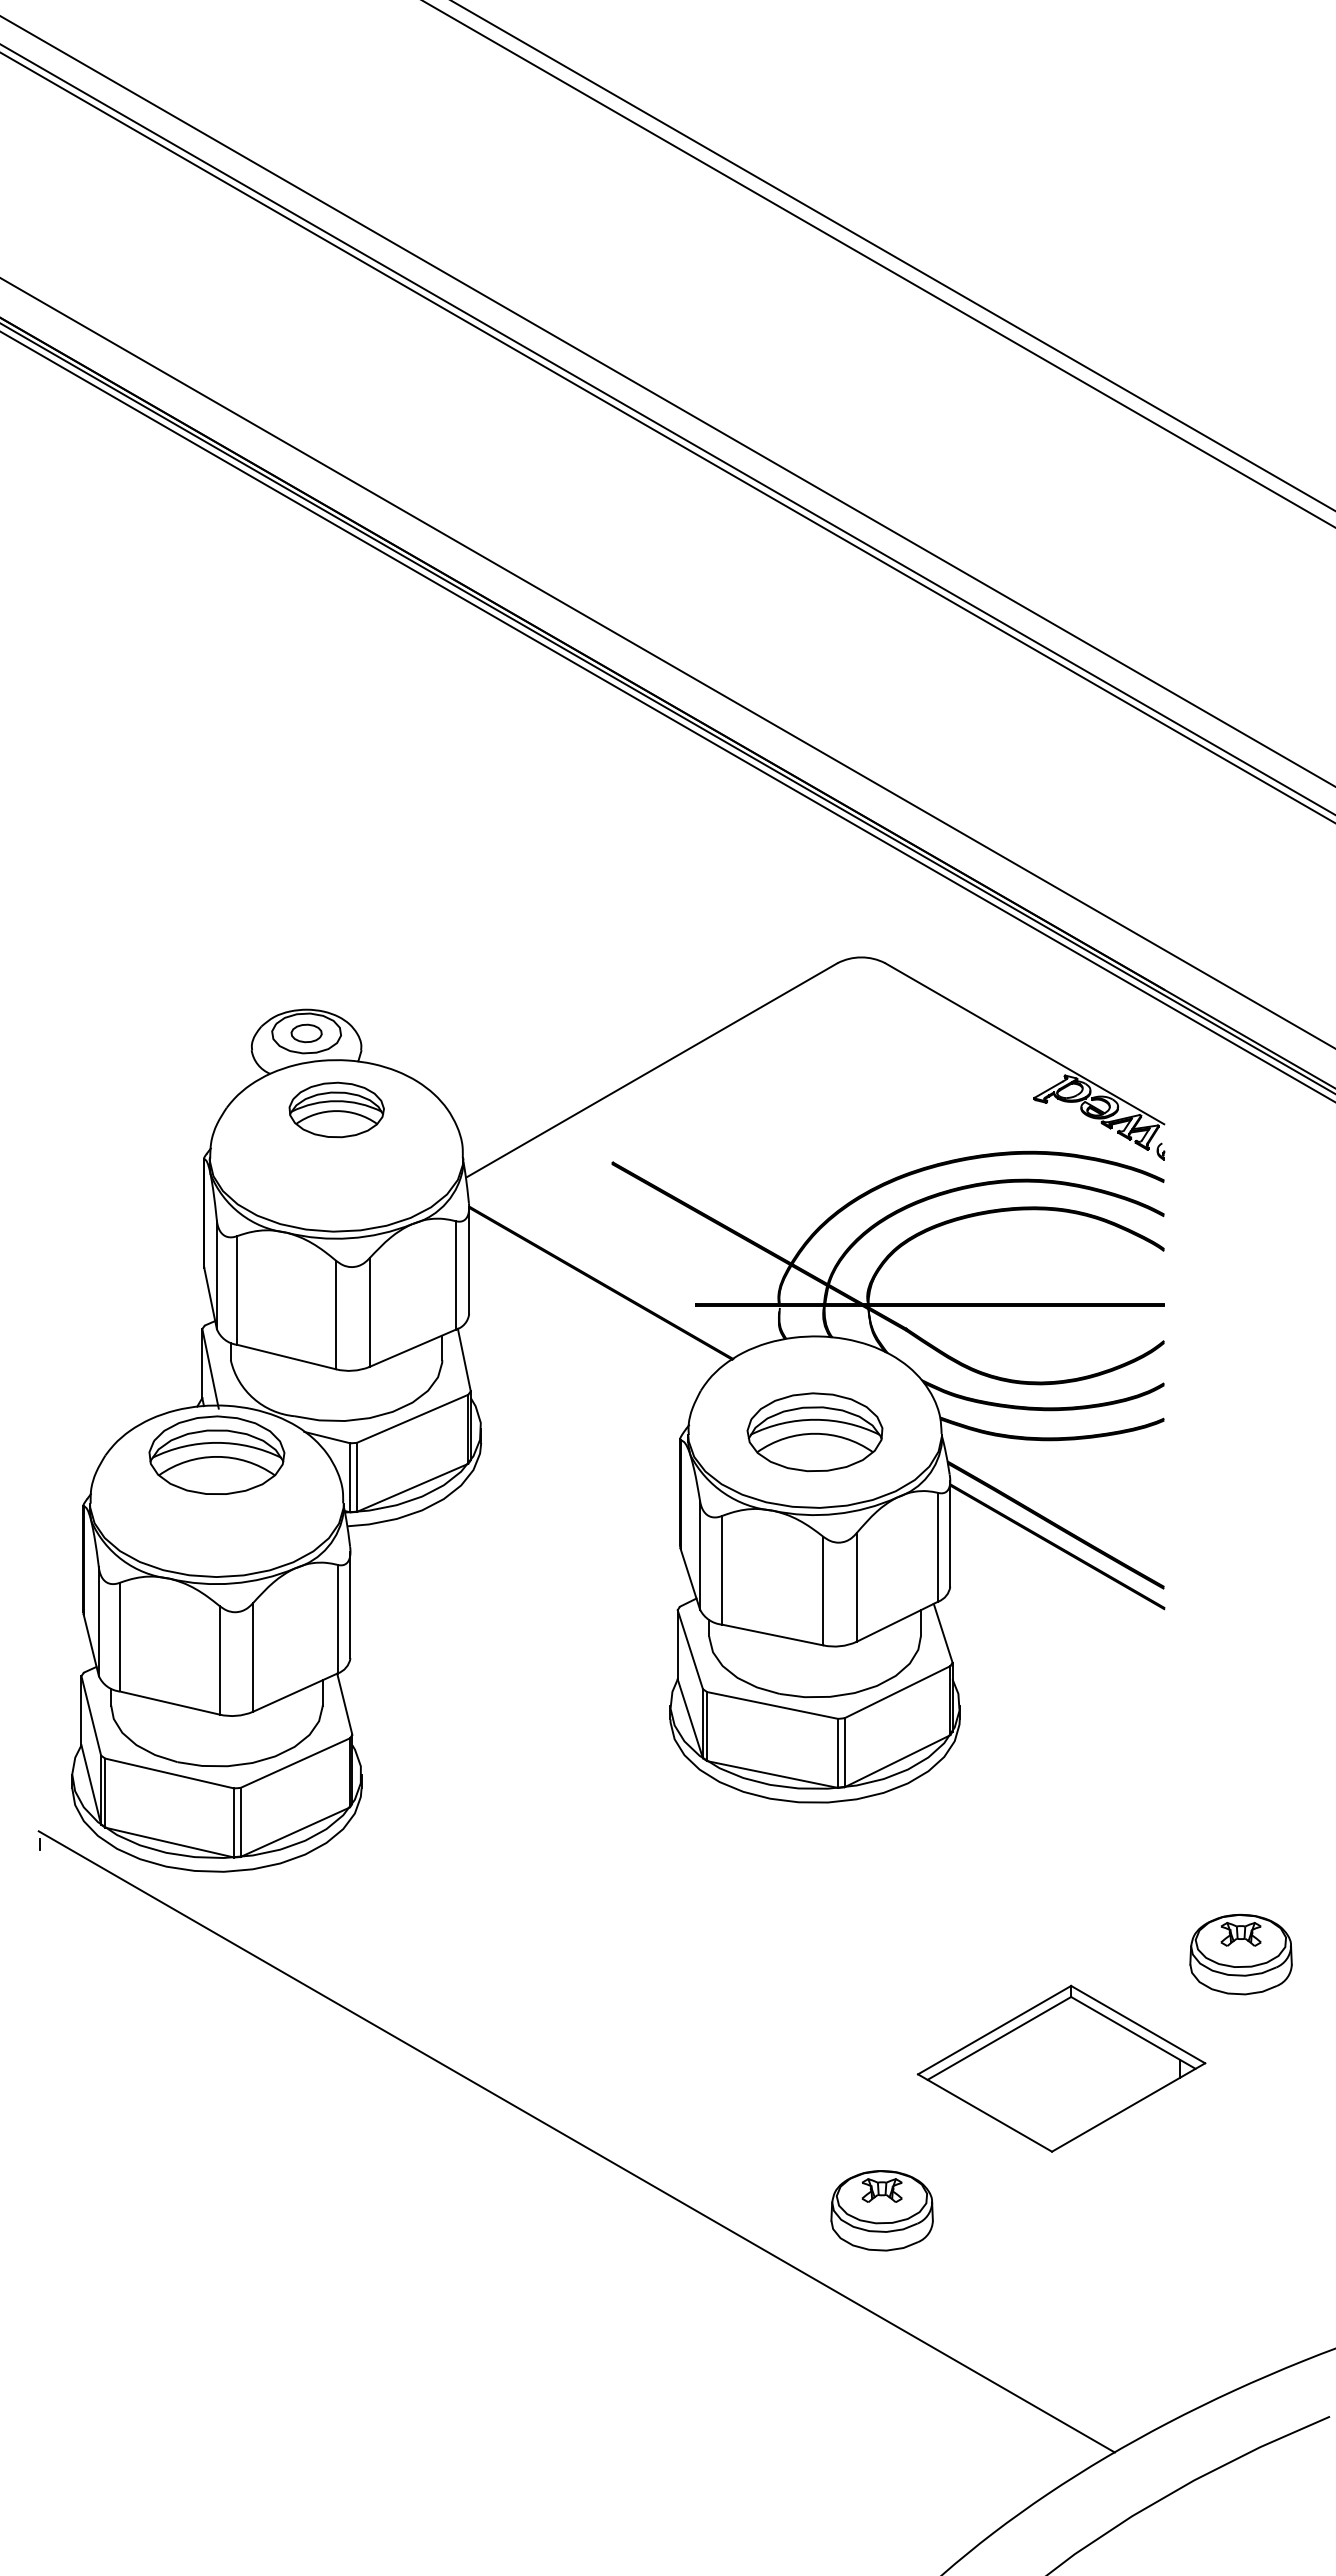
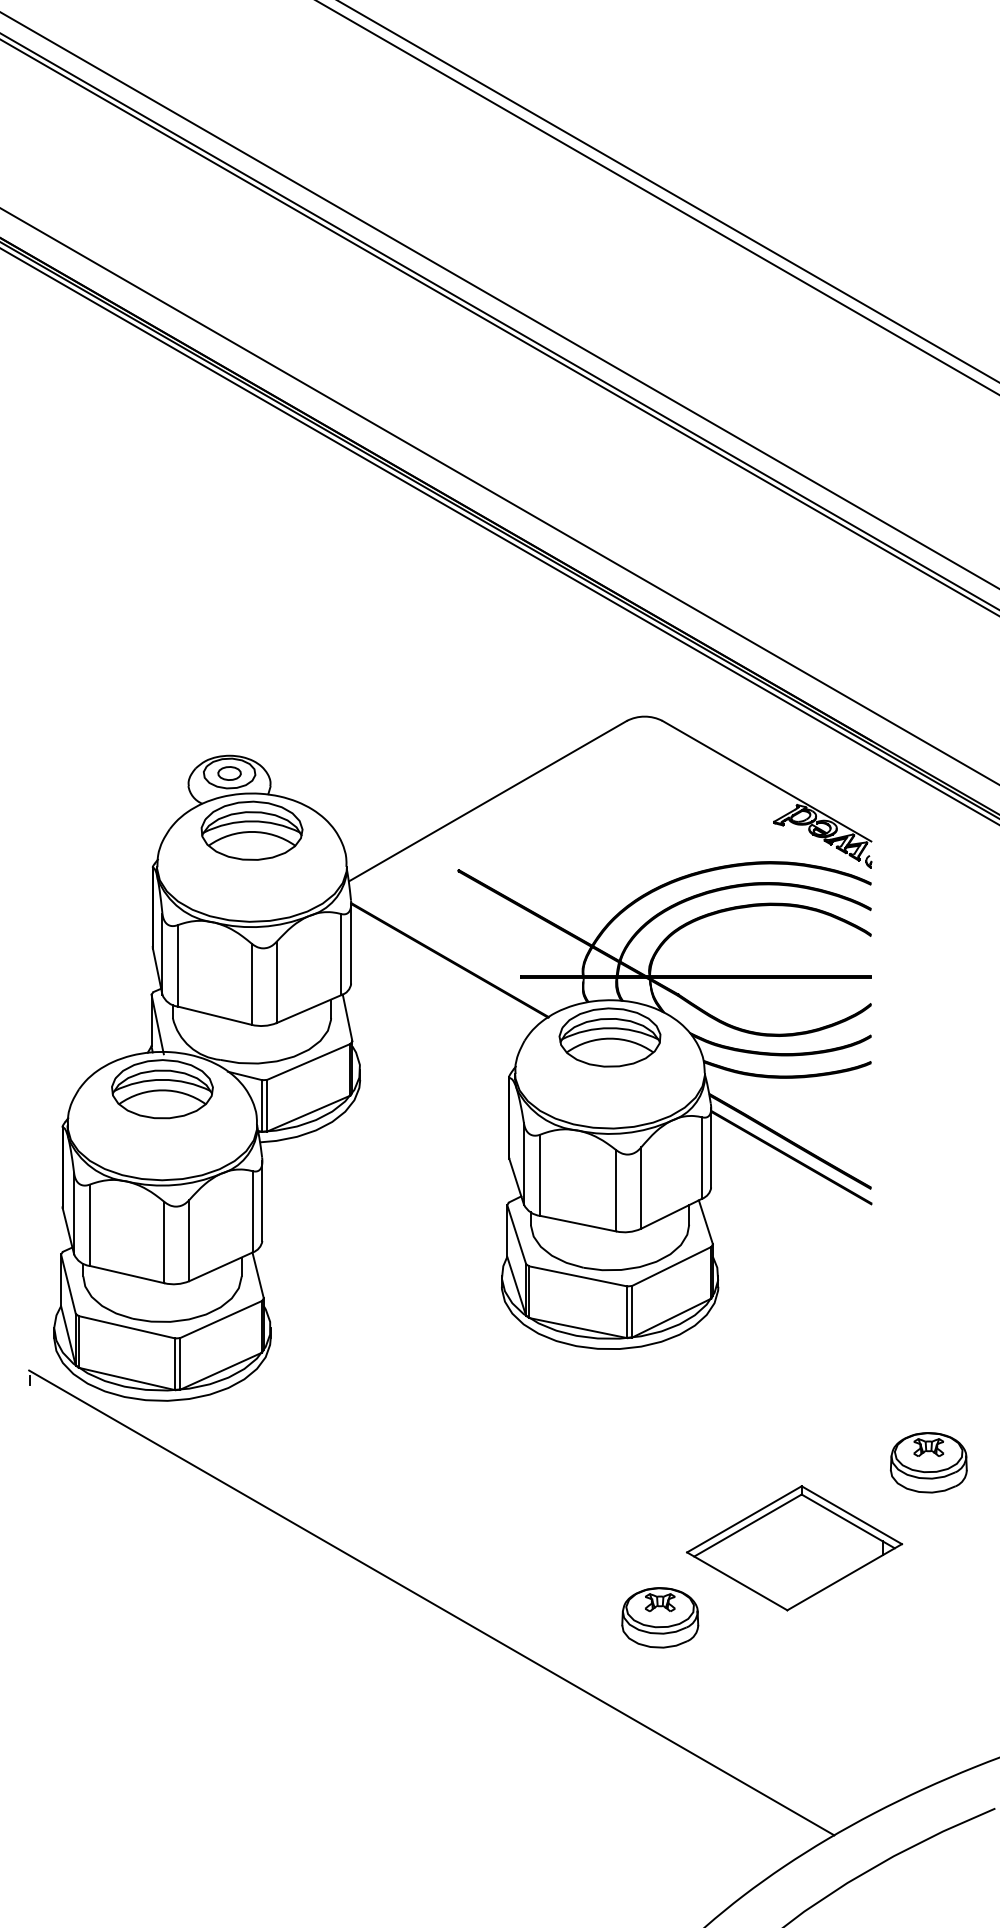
part: (336, 1109) -> (251, 830), size x1.43
part: (814, 1432) -> (609, 1037), moved
part: (881, 2210) -> (659, 1617), moved

